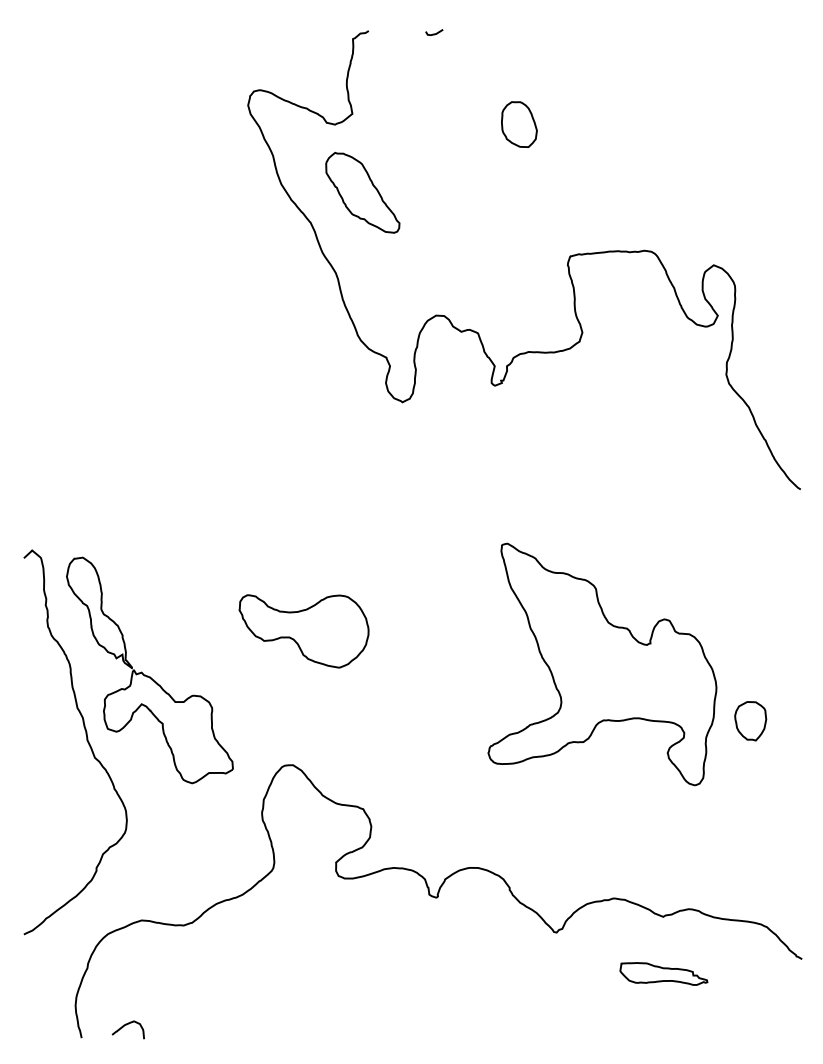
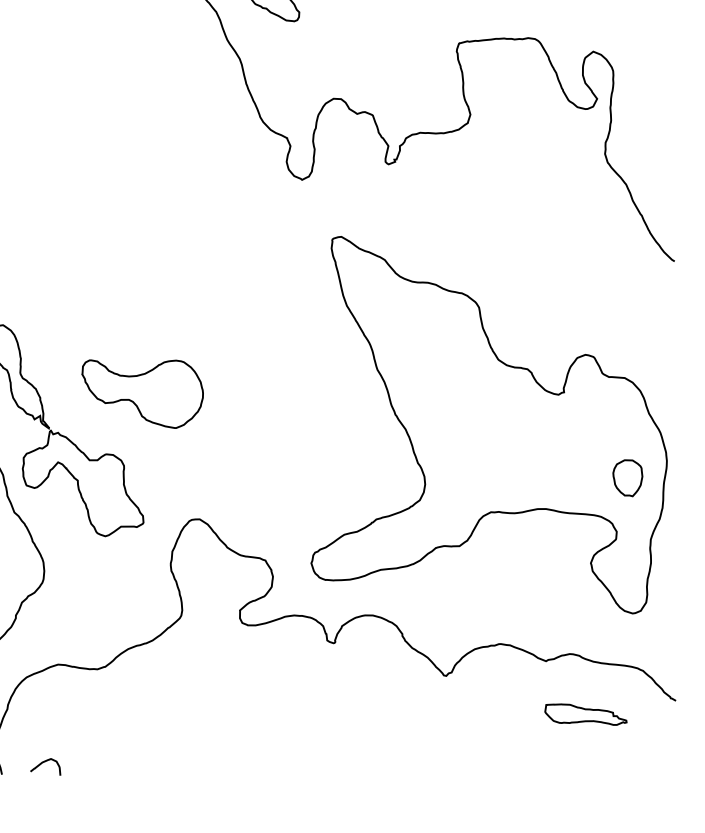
part: (303, 631) -> (142, 394), moved
part: (602, 664) -> (489, 425), size x1.67
part: (663, 973) -> (585, 714), moved

